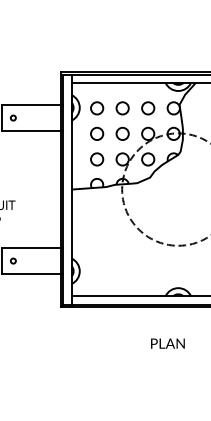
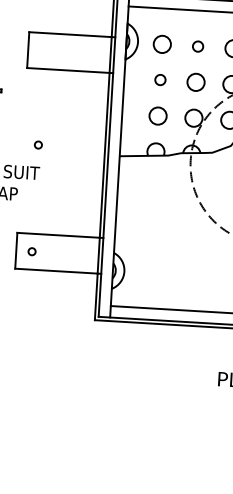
circle: (122, 108) -> (197, 46), size x0.6
circle: (13, 117) -> (38, 144), moved
circle: (97, 133) -> (160, 79), size x0.6

